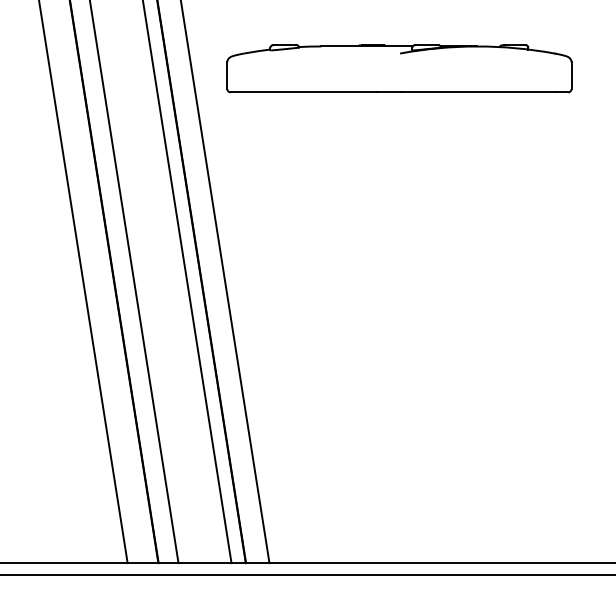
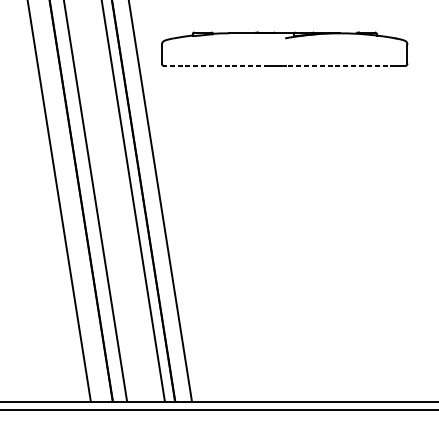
line: (304, 92) -> (217, 66), solid -> dashed
line: (477, 92) -> (340, 66), solid -> dashed

